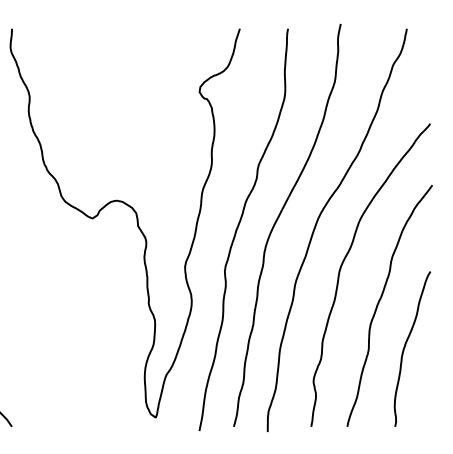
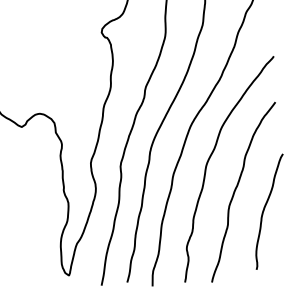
curve: (405, 347) -> (264, 210), moved

